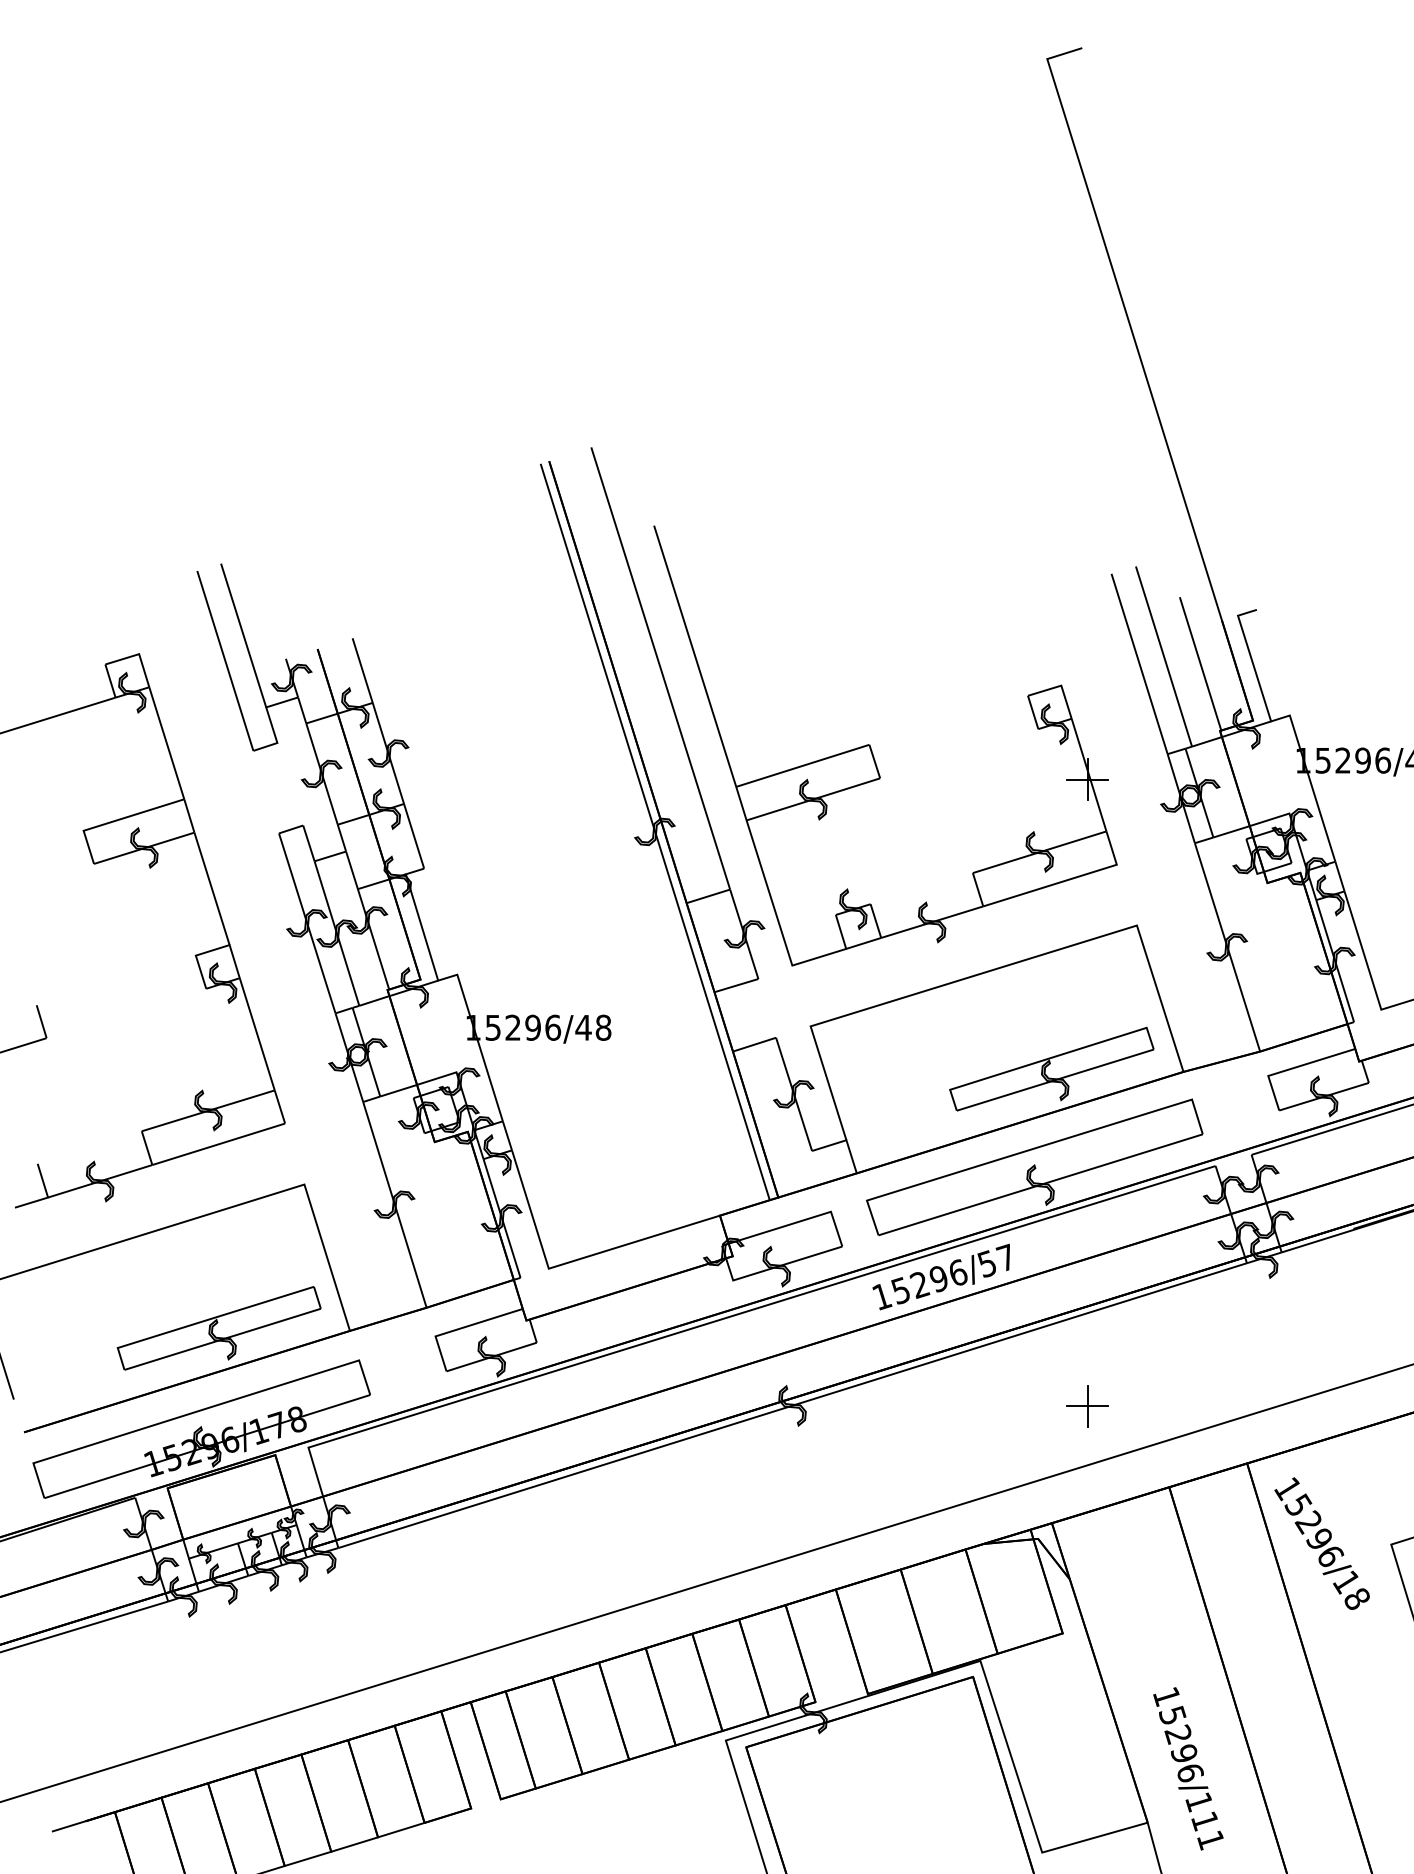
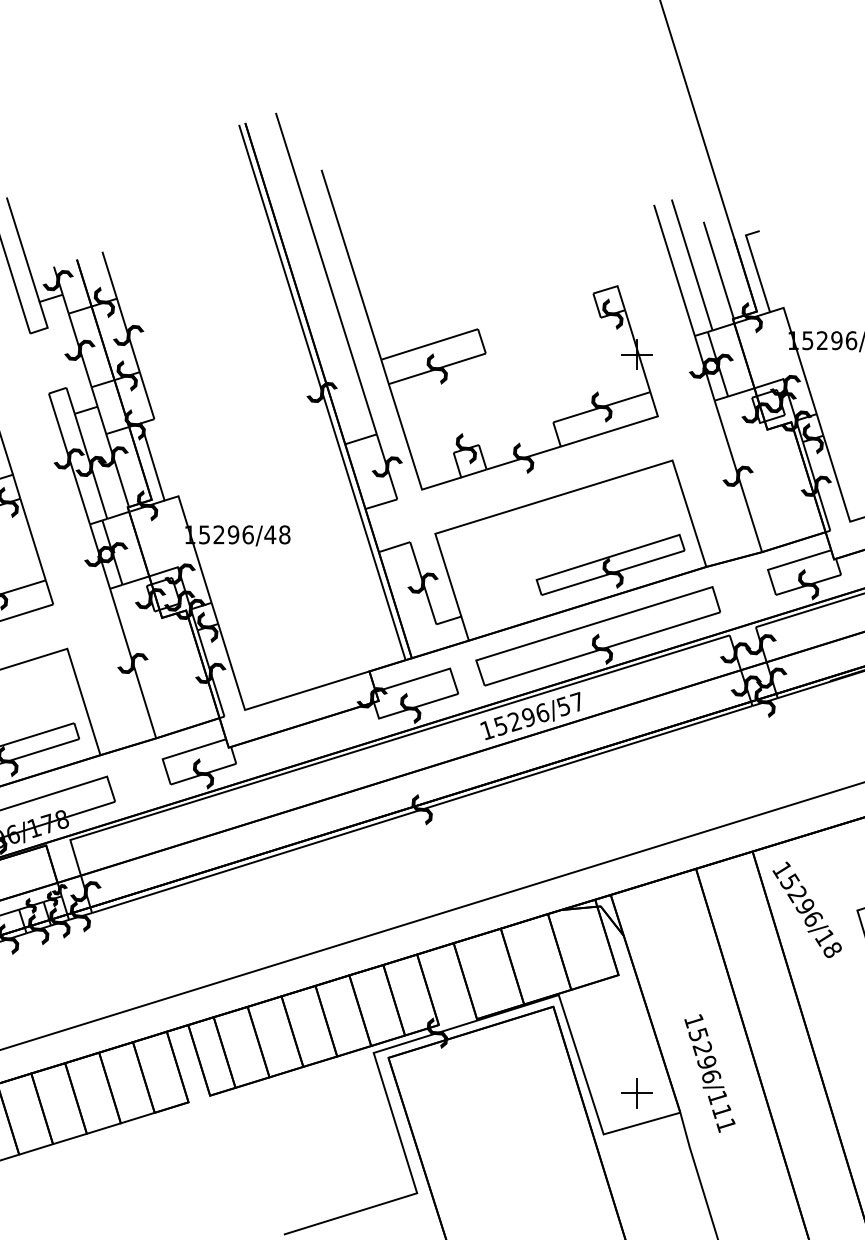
part: (1087, 1406) -> (636, 1093), moved

